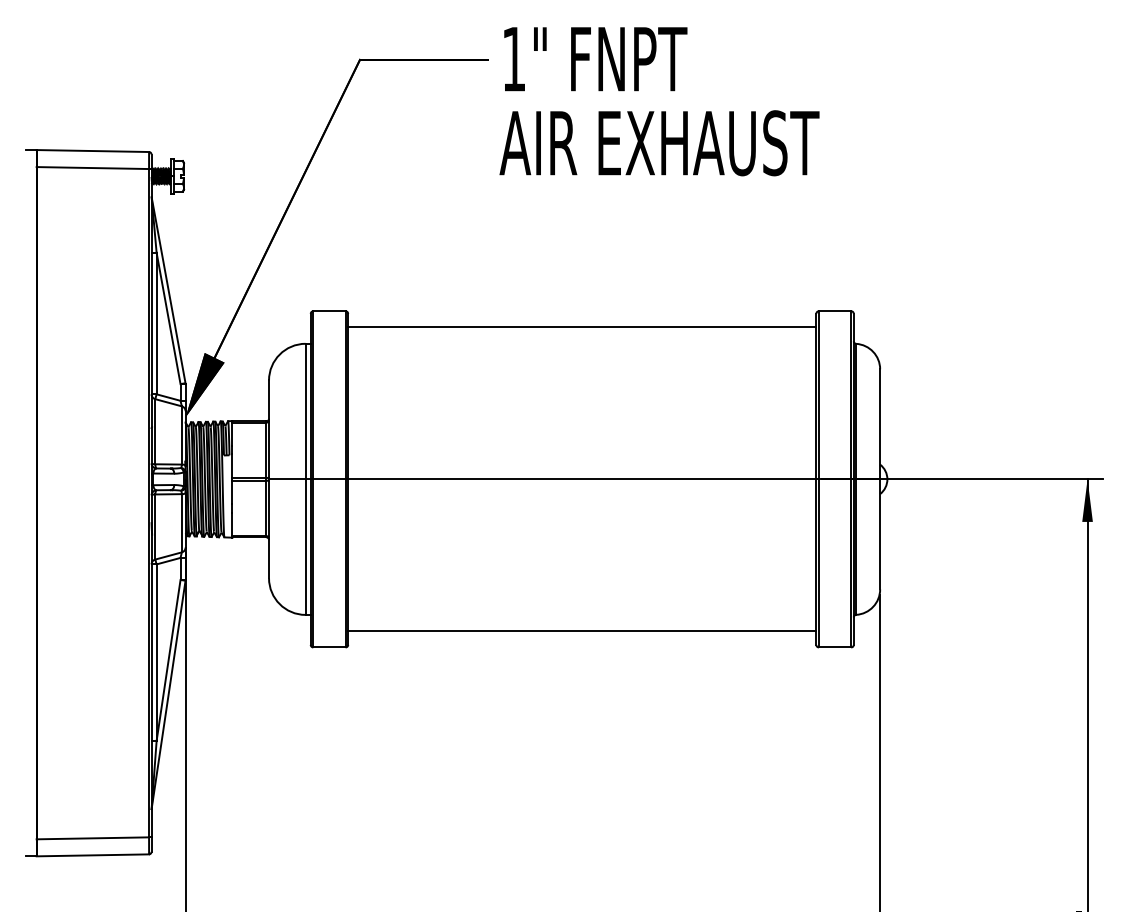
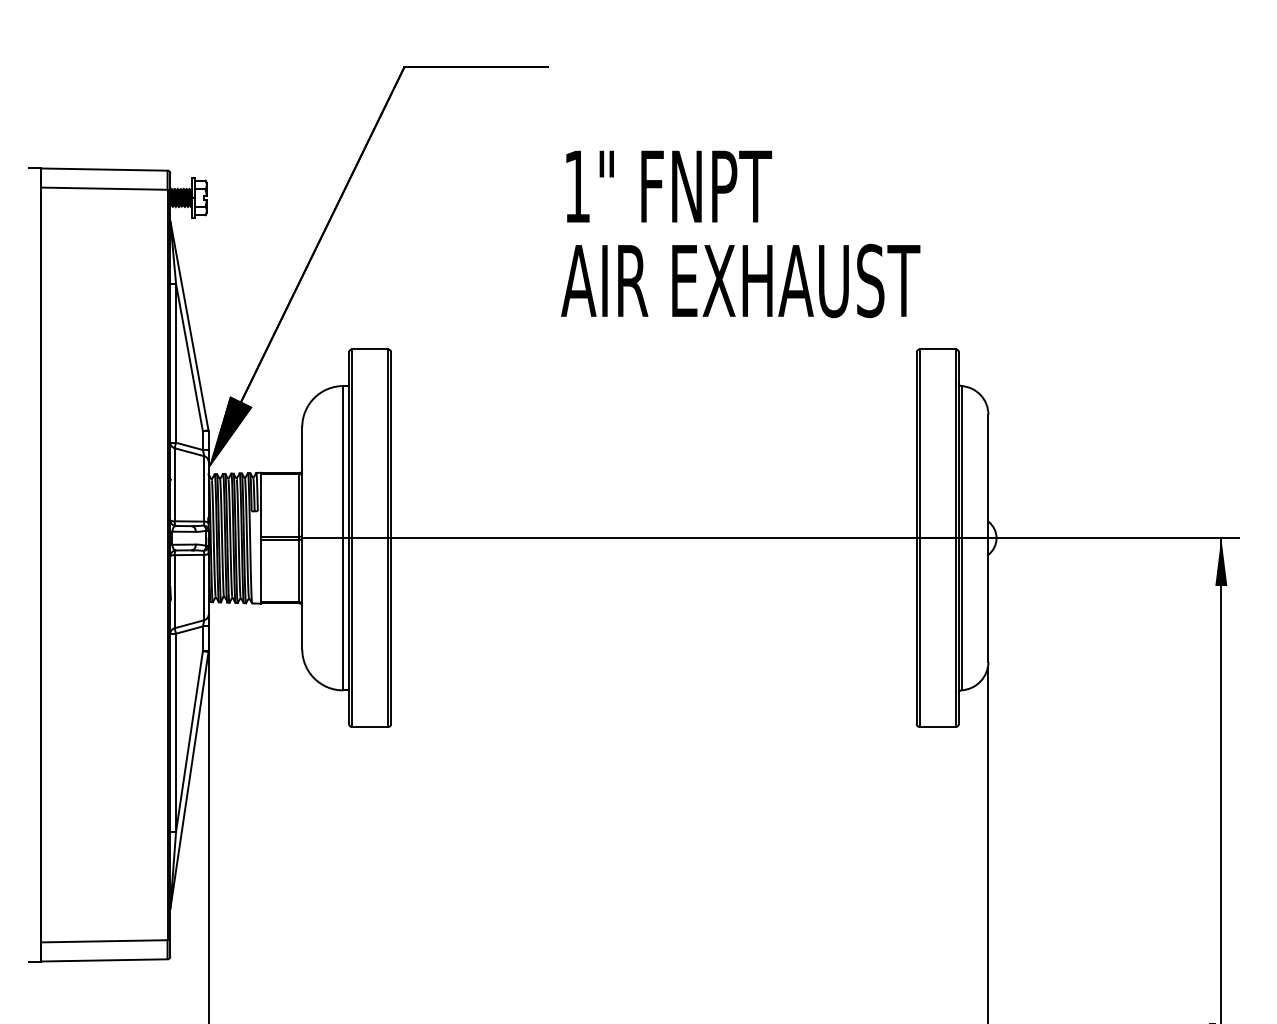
text: (659, 101) -> (740, 234), moved
line: (582, 327) -> (654, 367), removed
line: (582, 631) -> (654, 709), removed

